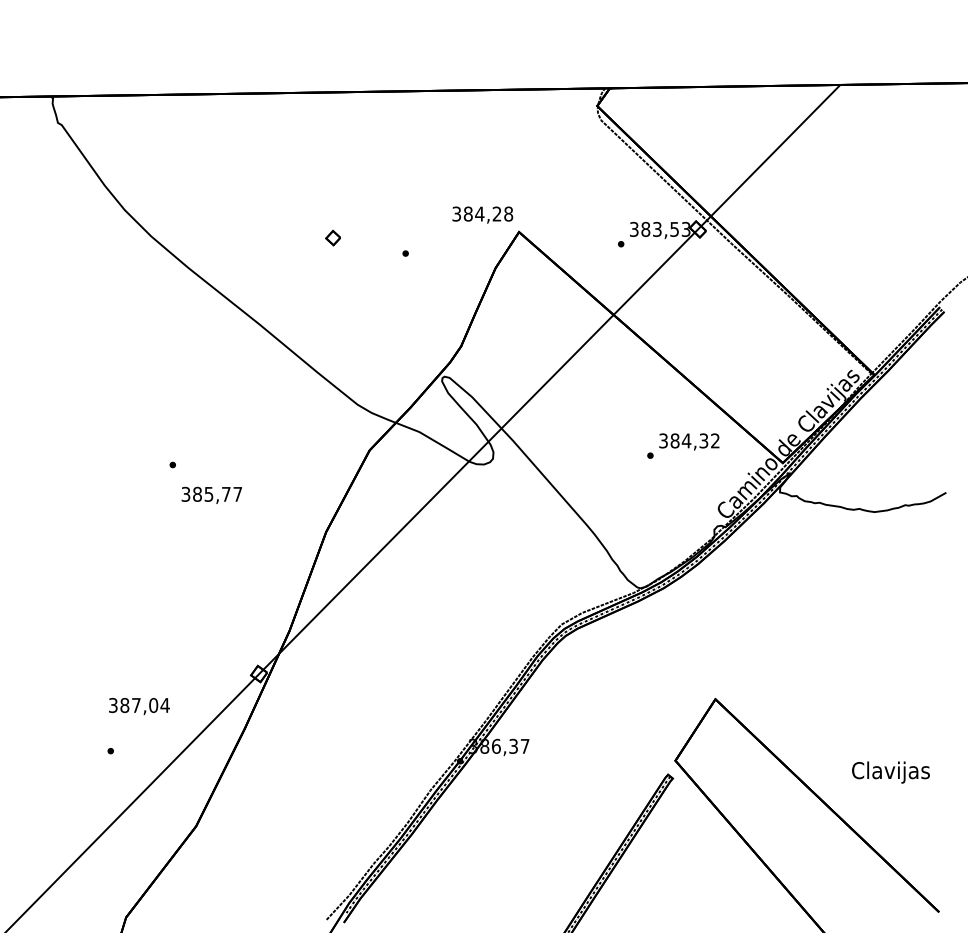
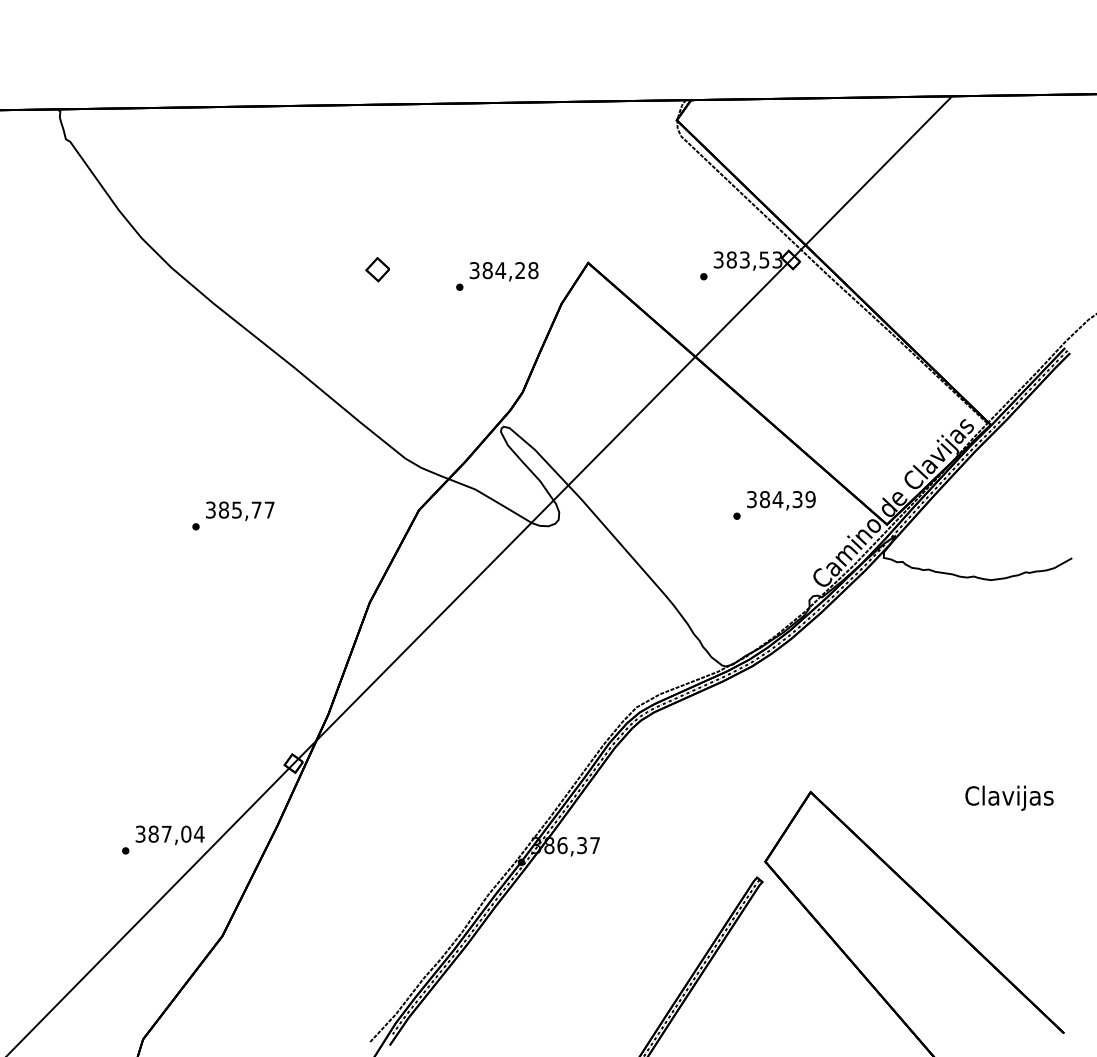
text: (482, 214) -> (503, 271), moved
part: (333, 237) -> (377, 269), size x1.43
text: (715, 440) -> (810, 499), 384,32 -> 384,39
text: (212, 494) -> (240, 510), moved
text: (138, 706) -> (169, 835), moved
text: (890, 771) -> (1009, 797), moved

